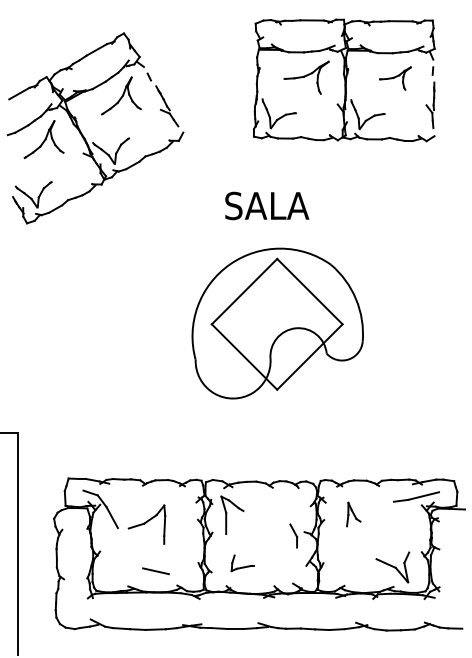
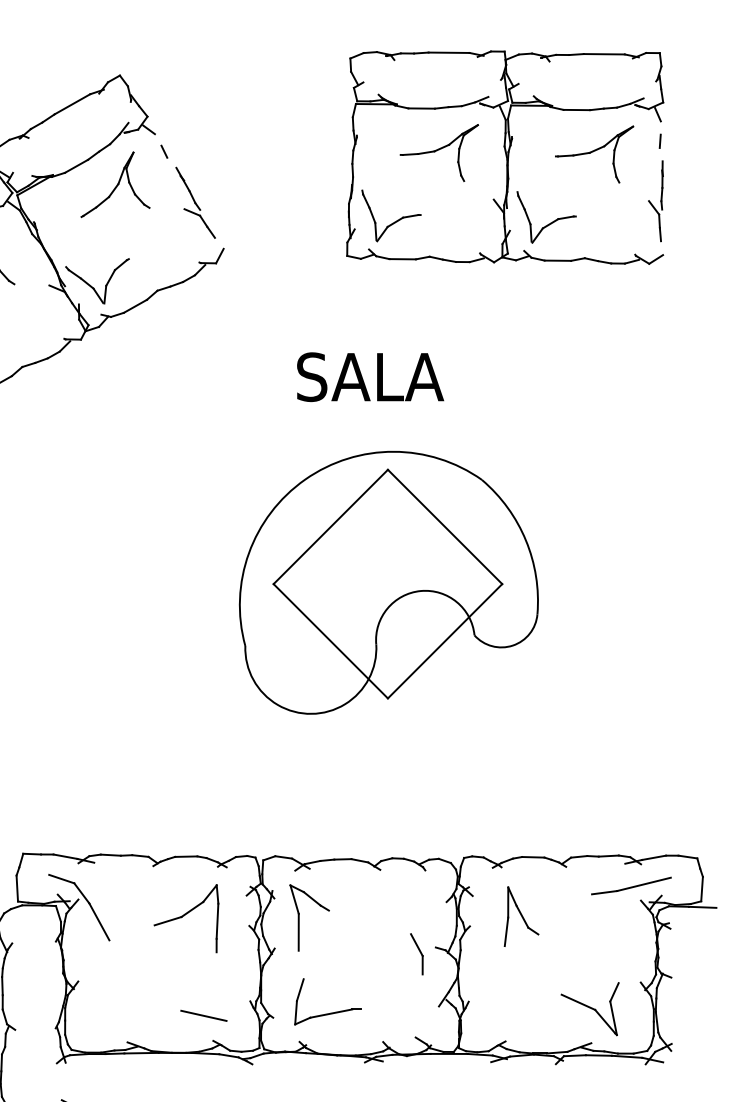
part: (395, 78) -> (594, 154), size x1.43
part: (353, 514) -> (521, 916), size x1.43
part: (146, 524) -> (185, 918), moved
part: (242, 563) -> (327, 1002), size x1.67
line: (155, 571) -> (203, 1016), moved

